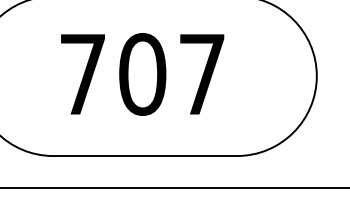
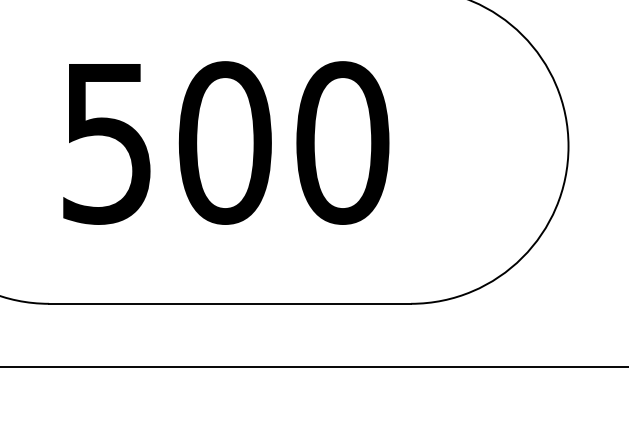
text: (142, 74) -> (224, 143), 707 -> 500

